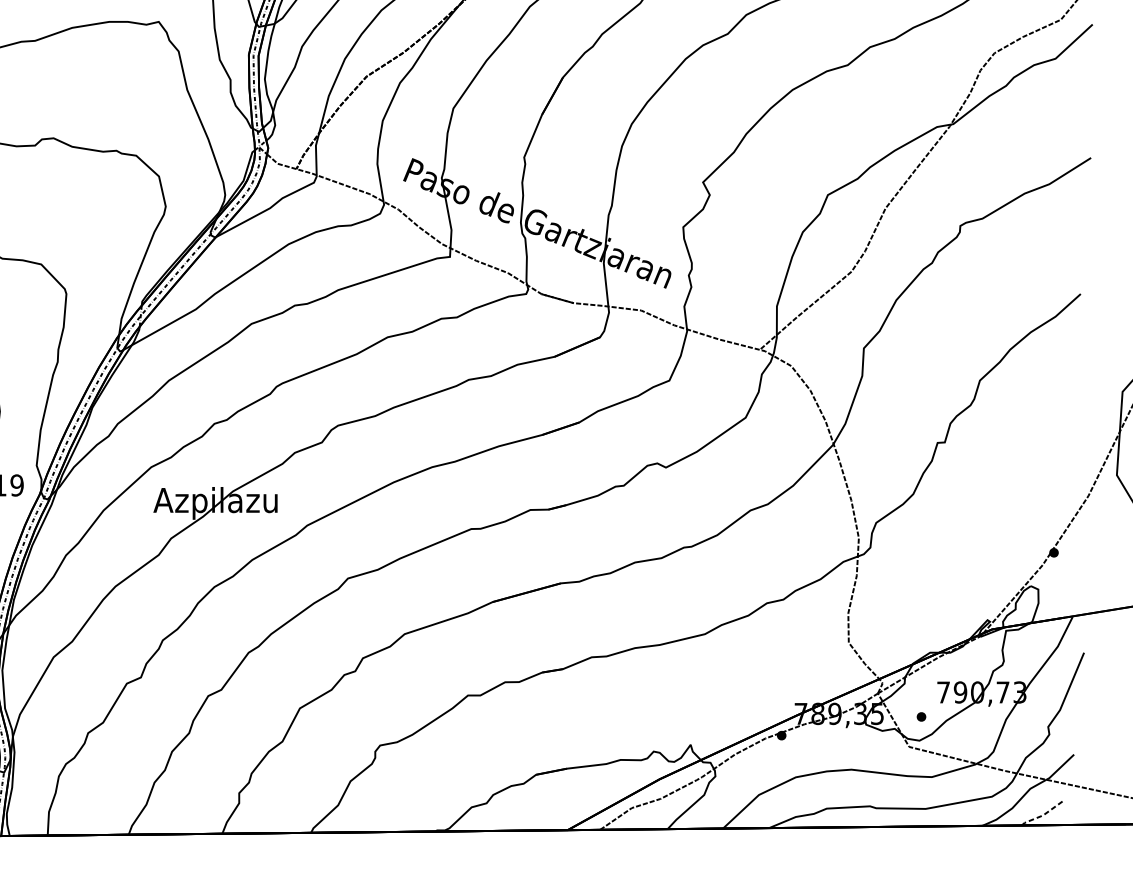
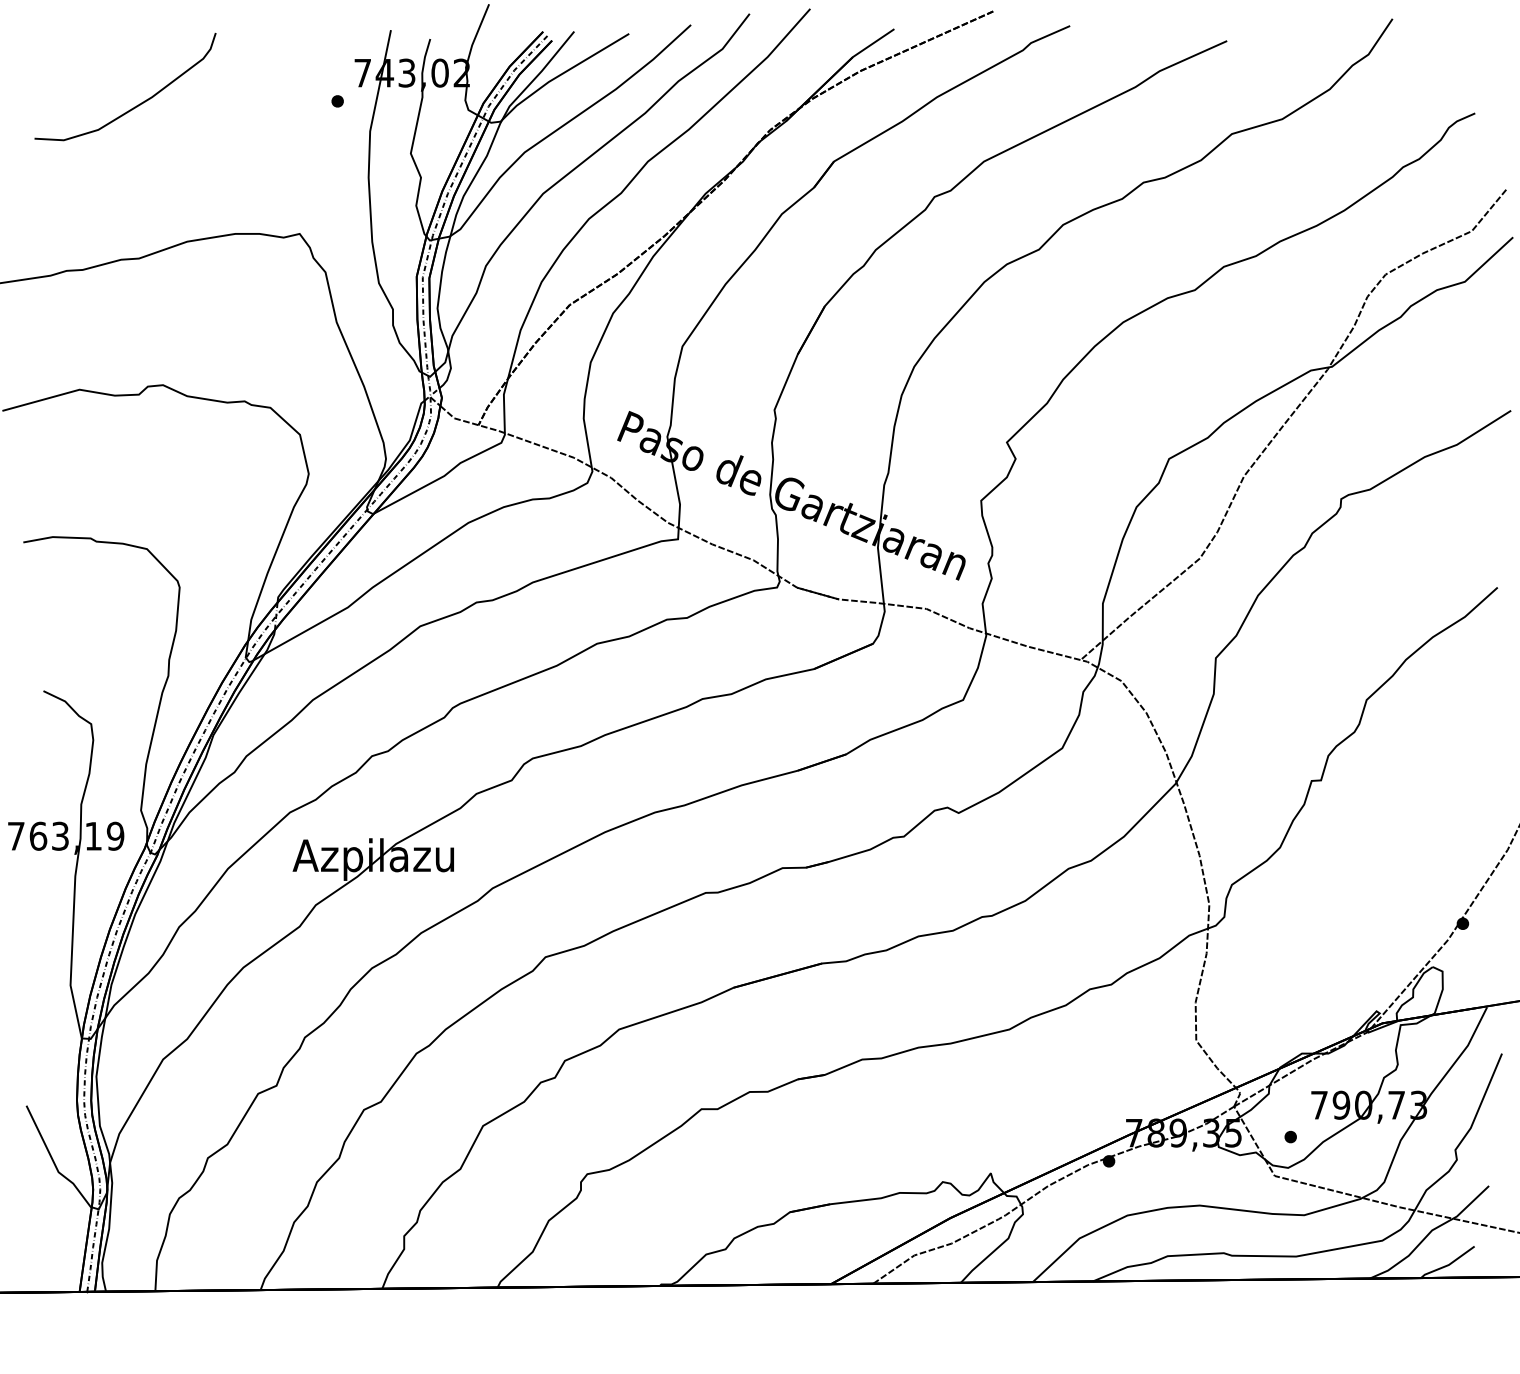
line: (1042, 815) -> (1448, 1265), dashed -> solid

